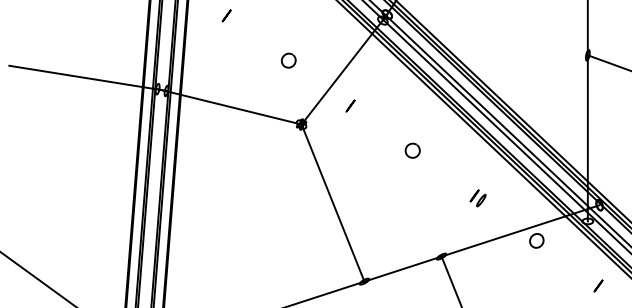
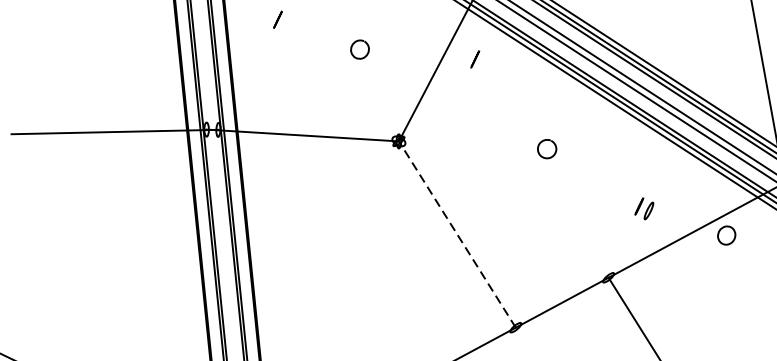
curve: (286, 55) -> (355, 43), moved
line: (350, 105) -> (474, 58), moved
part: (477, 198) -> (643, 209), moved
line: (333, 203) -> (458, 234), solid -> dashed

